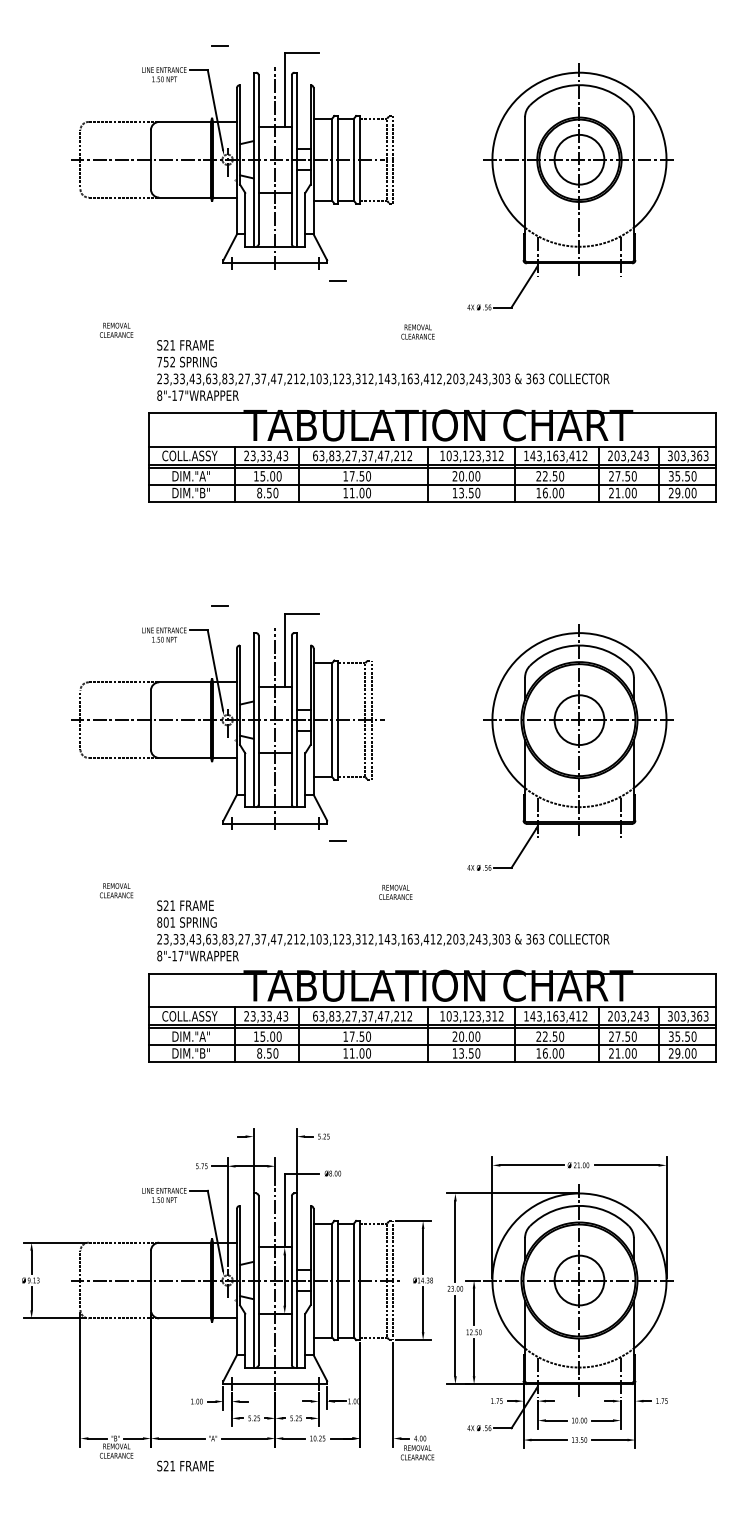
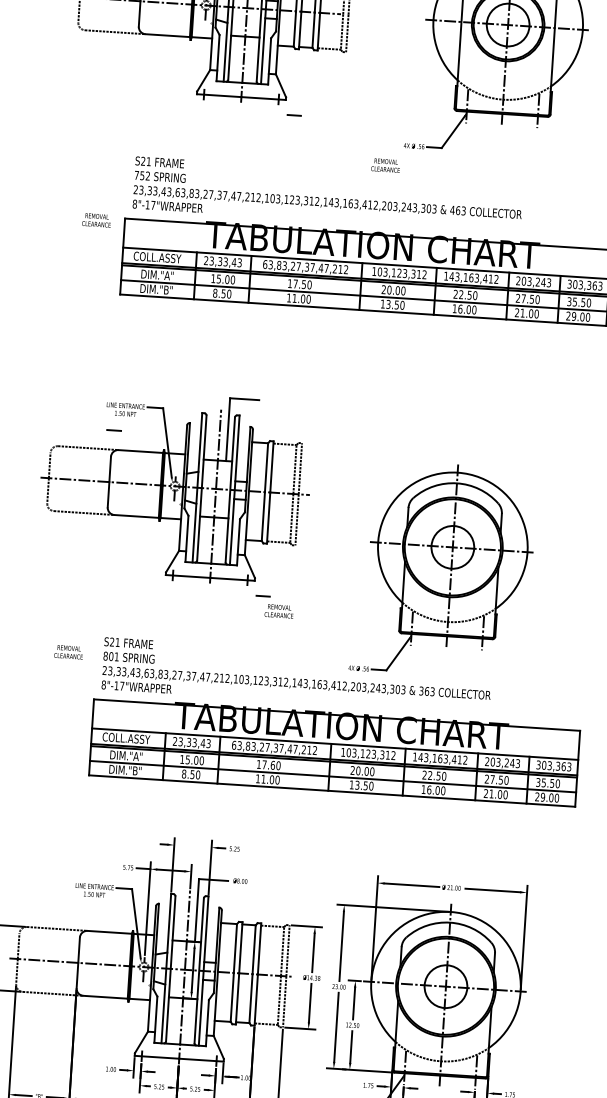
text: (116, 329) -> (96, 219), moved
text: (417, 331) -> (385, 165), moved
text: (528, 378) -> (452, 209), 363 -> 463
line: (219, 605) -> (114, 430), moved
part: (570, 747) -> (443, 570), moved
text: (116, 890) -> (68, 652), moved
text: (395, 891) -> (279, 610), moved
text: (361, 1036) -> (272, 765), 17.50 -> 17.60

